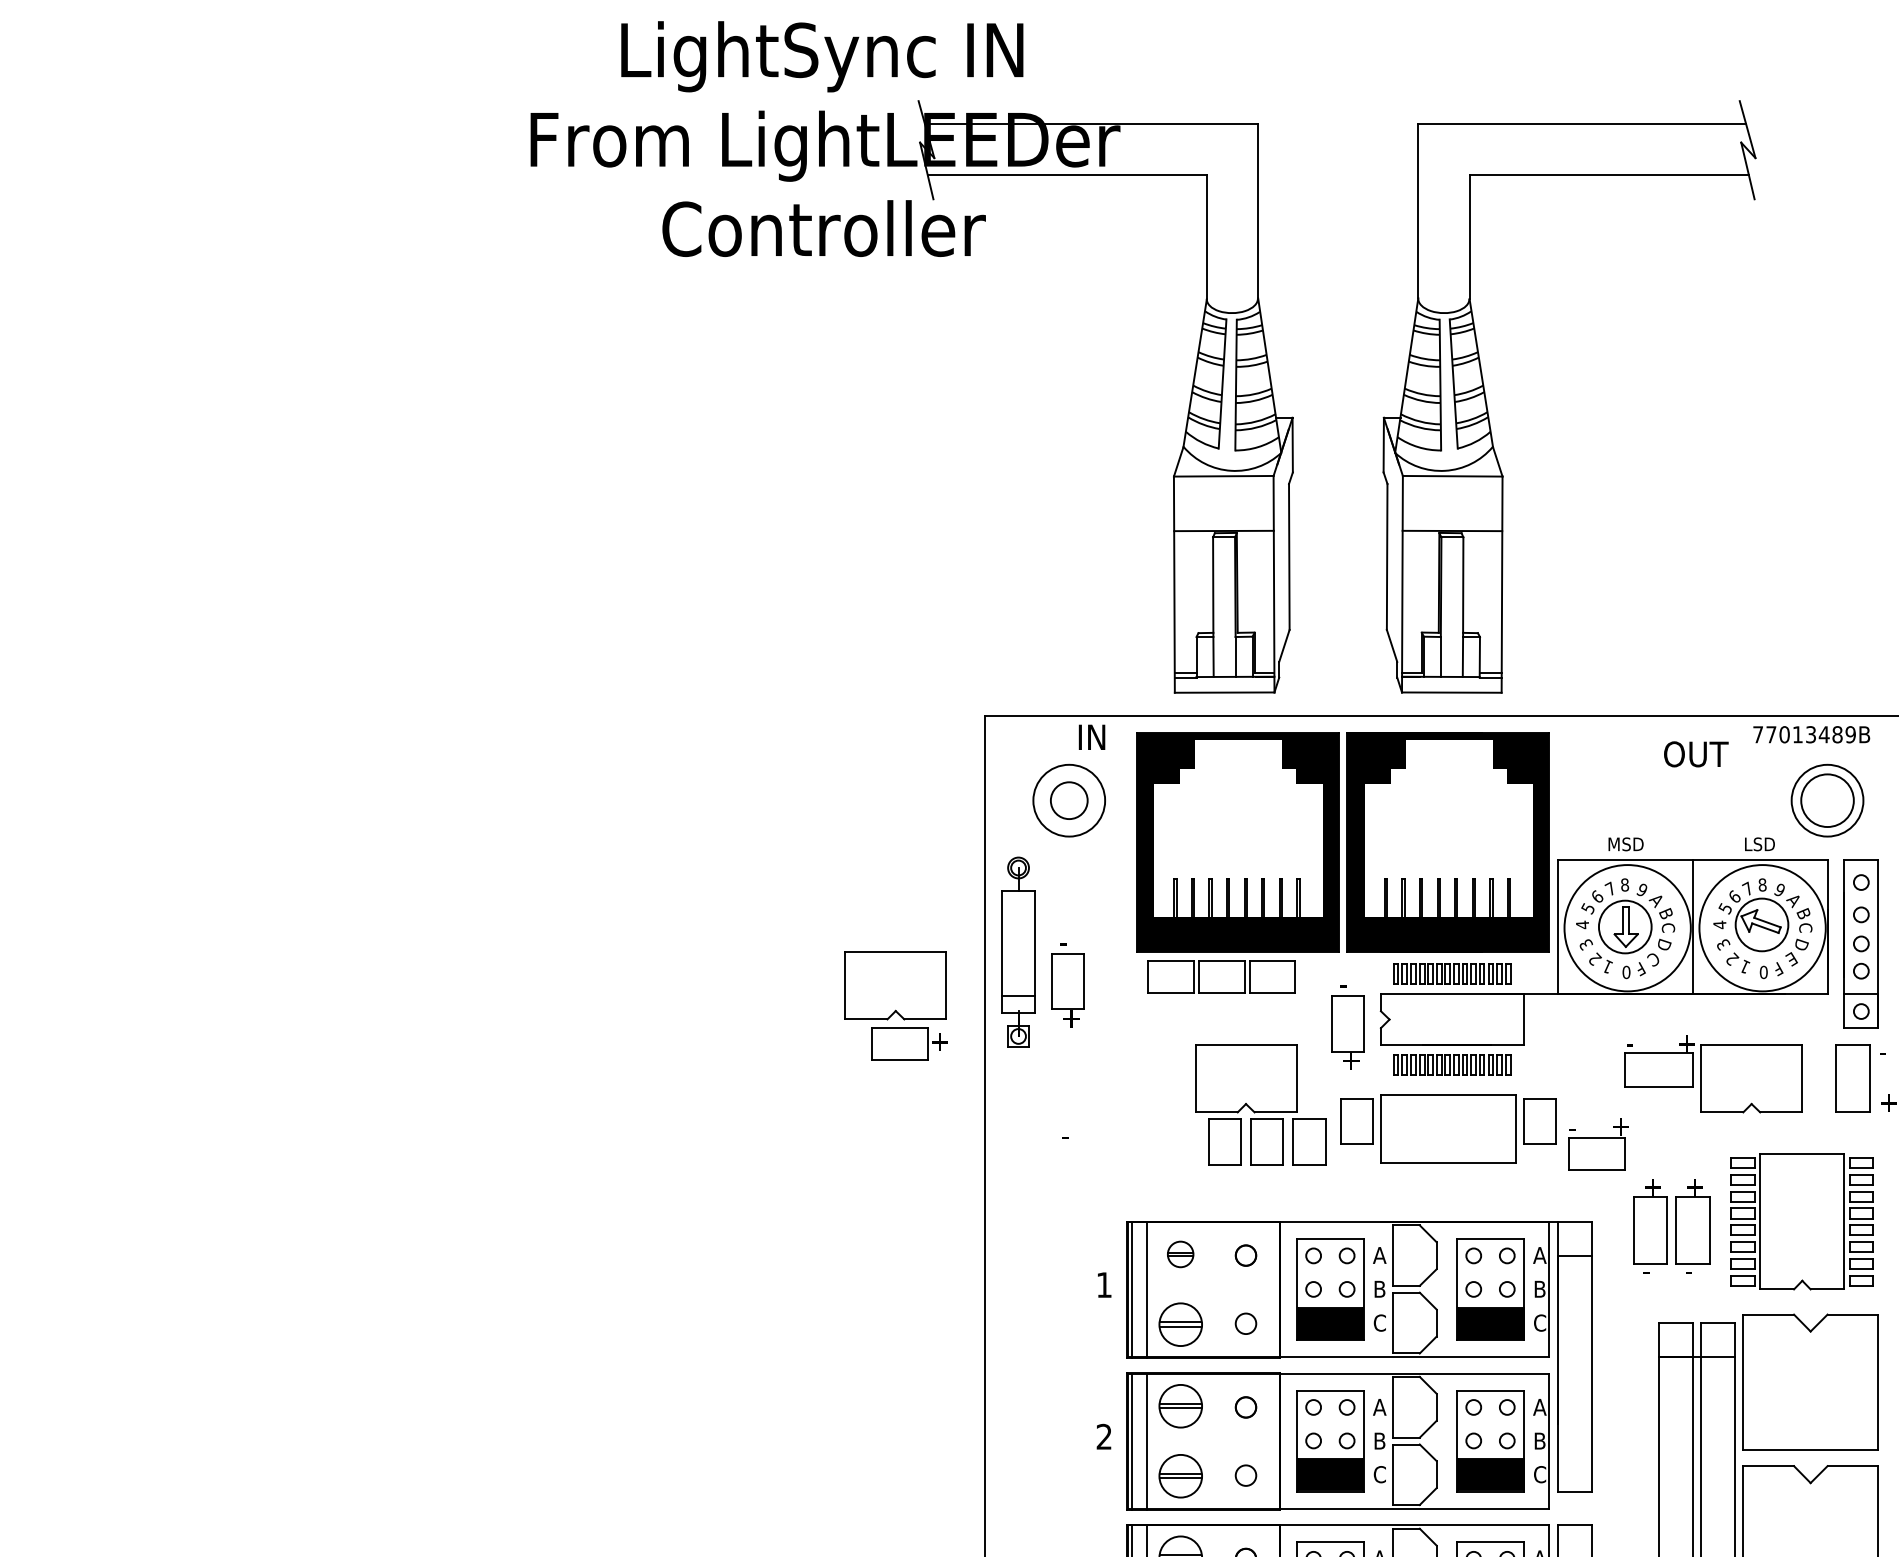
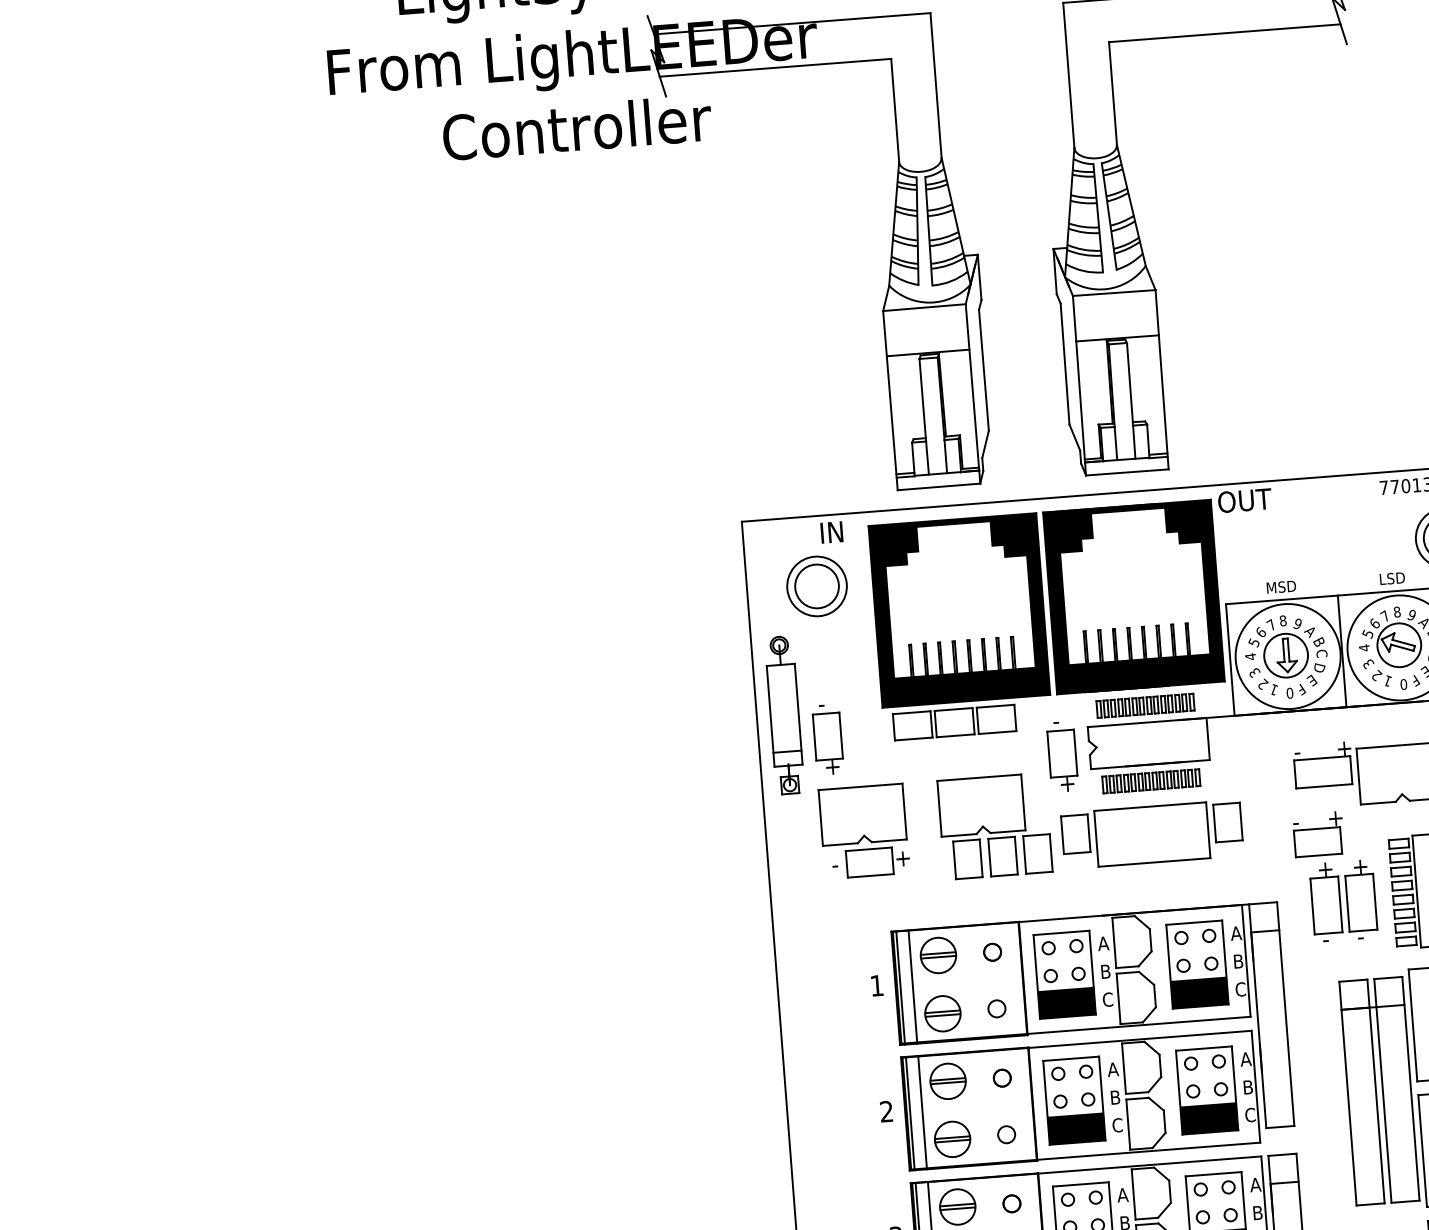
text: (1696, 754) -> (1245, 500), moved
circle: (1068, 800) -> (816, 586), size x1.43
text: (1653, 959) -> (1311, 680), C -> E
part: (895, 1005) -> (863, 831), moved
part: (1598, 1144) -> (1318, 834), moved
part: (1180, 1254) -> (938, 955), size x1.67

